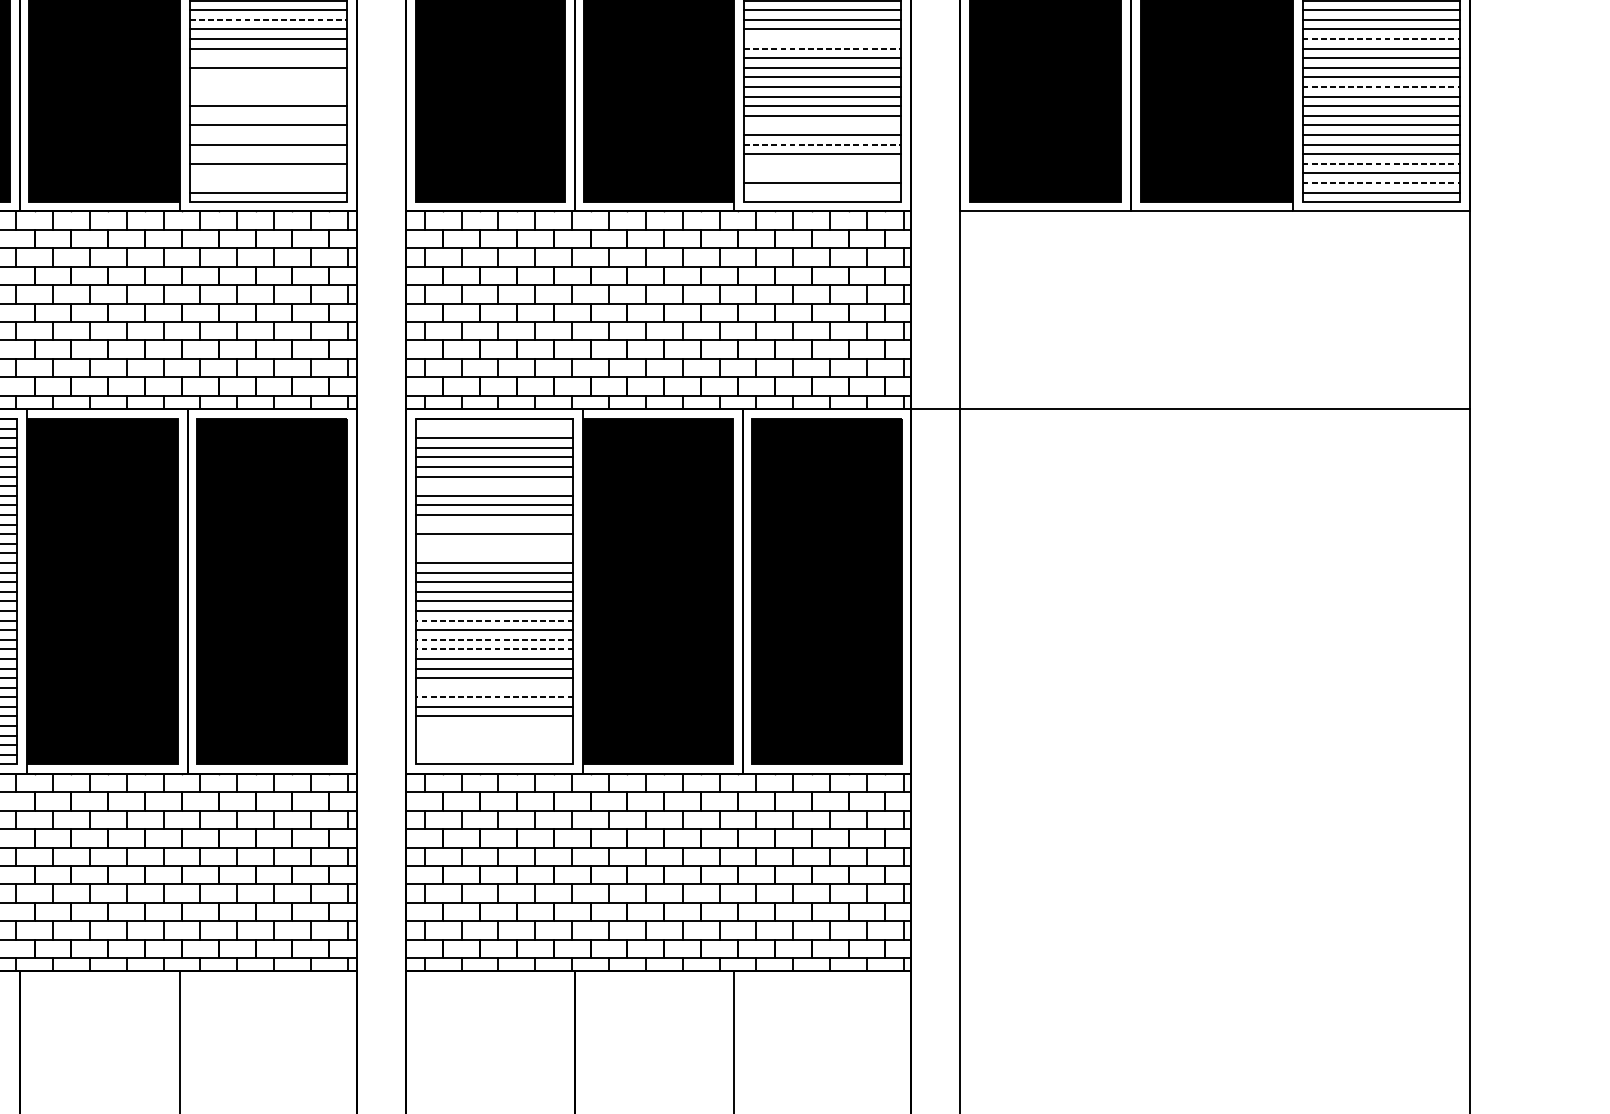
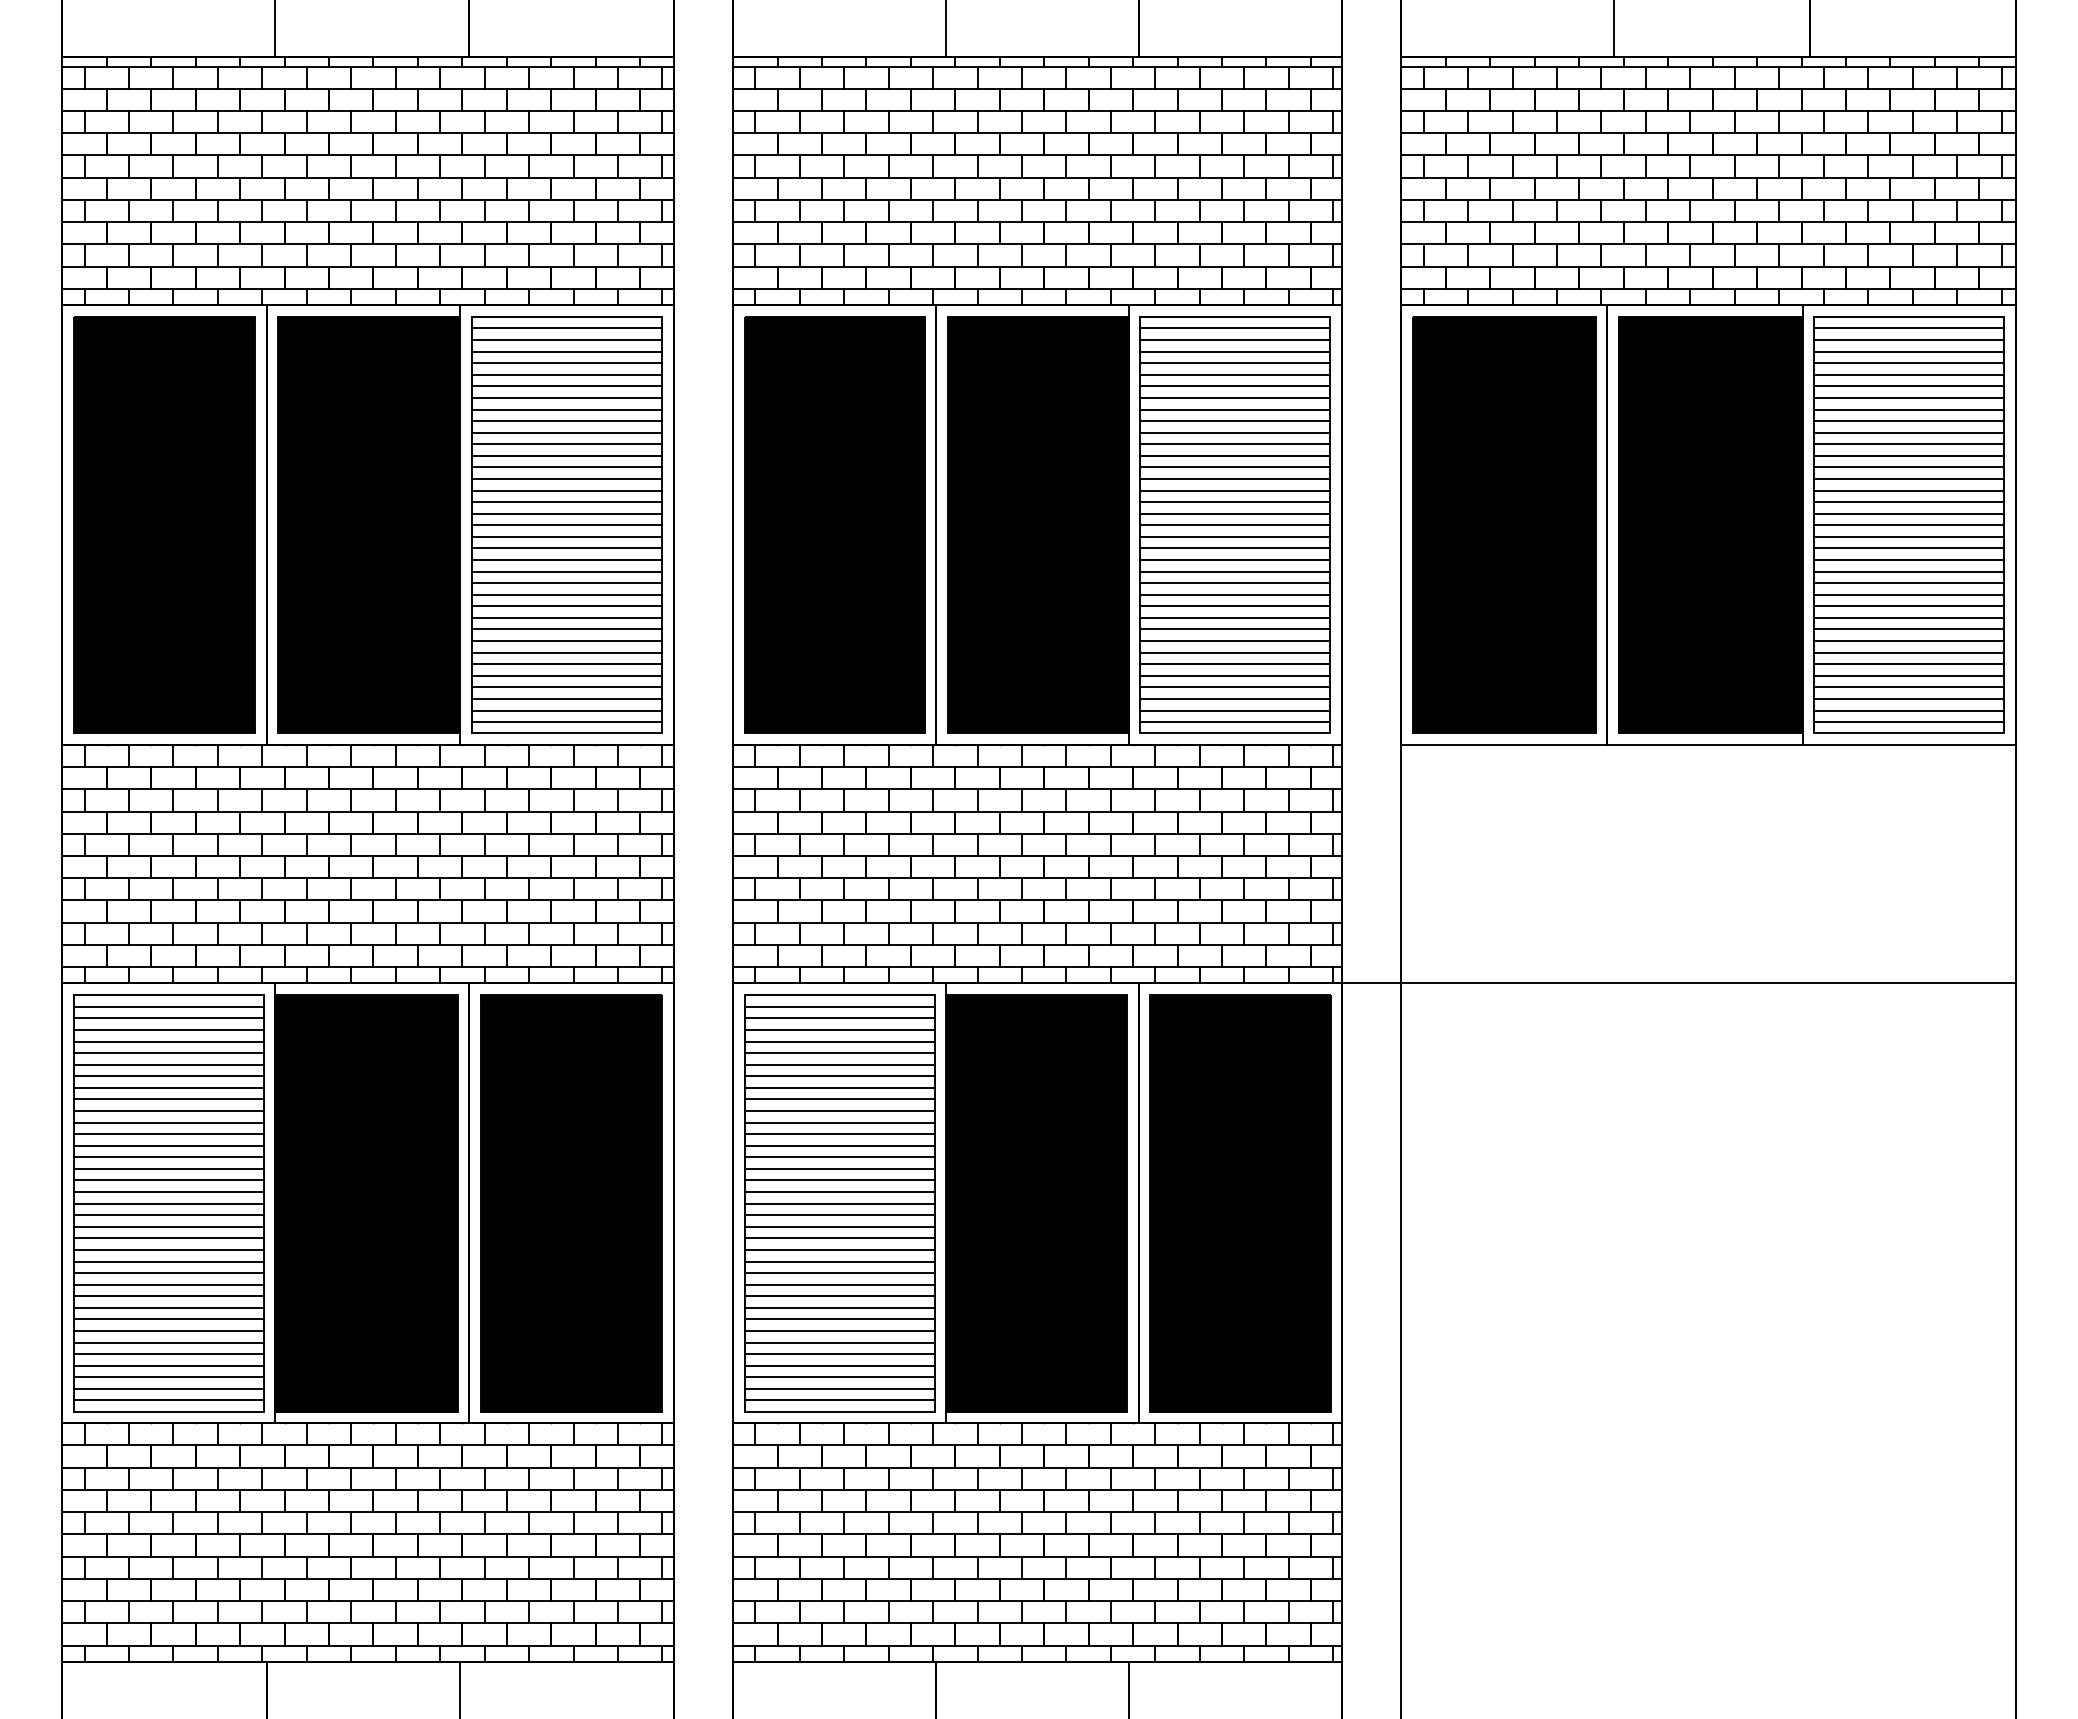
line: (269, 19) -> (567, 513), dashed -> solid
line: (822, 38) -> (1235, 536), added
line: (1381, 38) -> (1909, 536), dashed -> solid
line: (822, 48) -> (1235, 548), dashed -> solid
line: (268, 58) -> (566, 560), added
line: (268, 77) -> (566, 583), added
line: (268, 86) -> (566, 594), added
line: (1381, 86) -> (1909, 594), dashed -> solid
line: (268, 96) -> (566, 606), added
line: (268, 115) -> (566, 629), added
line: (822, 125) -> (1235, 641), added
line: (268, 134) -> (566, 652), added
line: (822, 144) -> (1235, 664), dashed -> solid
line: (268, 153) -> (566, 675), added
line: (822, 163) -> (1235, 687), added
line: (1381, 163) -> (1909, 687), dashed -> solid
line: (268, 172) -> (566, 698), added
line: (822, 172) -> (1235, 698), added
line: (268, 182) -> (566, 710), added
line: (1381, 182) -> (1909, 710), dashed -> solid
line: (822, 192) -> (1235, 722), added
line: (494, 428) -> (839, 1006), added
line: (494, 486) -> (839, 1076), added
line: (494, 524) -> (839, 1122), added
line: (494, 543) -> (839, 1145), added
line: (494, 553) -> (839, 1157), added
line: (494, 620) -> (839, 1238), dashed -> solid
line: (494, 639) -> (839, 1261), dashed -> solid
line: (494, 649) -> (839, 1273), dashed -> solid
line: (494, 687) -> (839, 1319), added
line: (494, 696) -> (839, 1330), dashed -> solid
line: (494, 725) -> (839, 1365), added
line: (494, 735) -> (839, 1377), added
line: (494, 744) -> (839, 1388), added
line: (494, 754) -> (839, 1400), added

